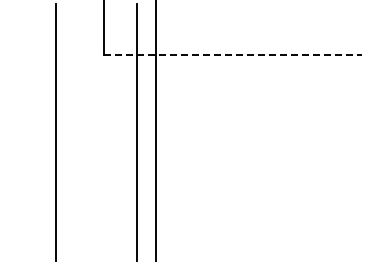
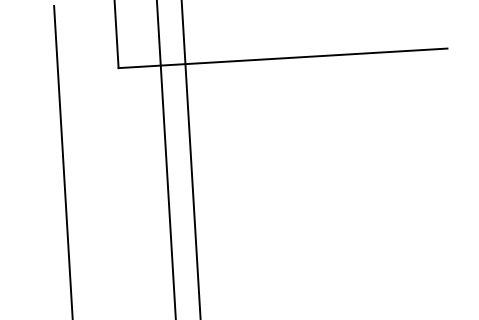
line: (233, 55) -> (283, 58), dashed -> solid

